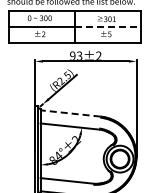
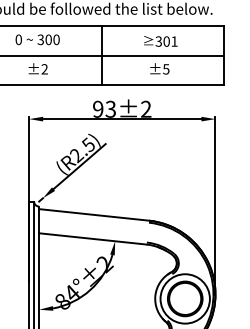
line: (108, 26) -> (163, 54), dashed -> solid
line: (70, 113) -> (94, 214), dashed -> solid

